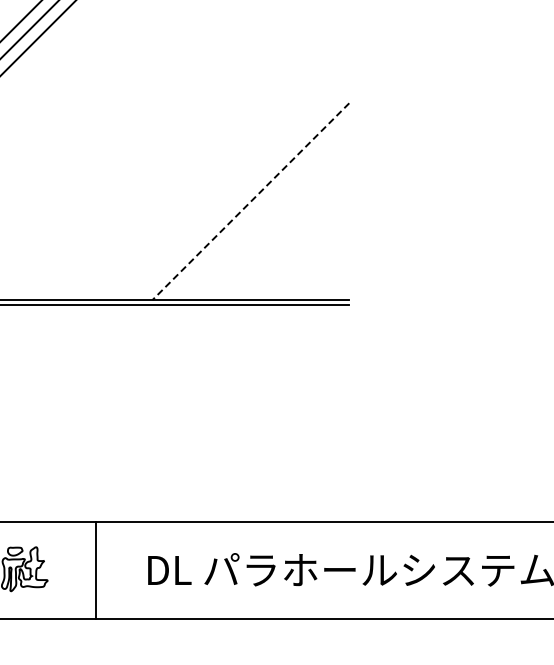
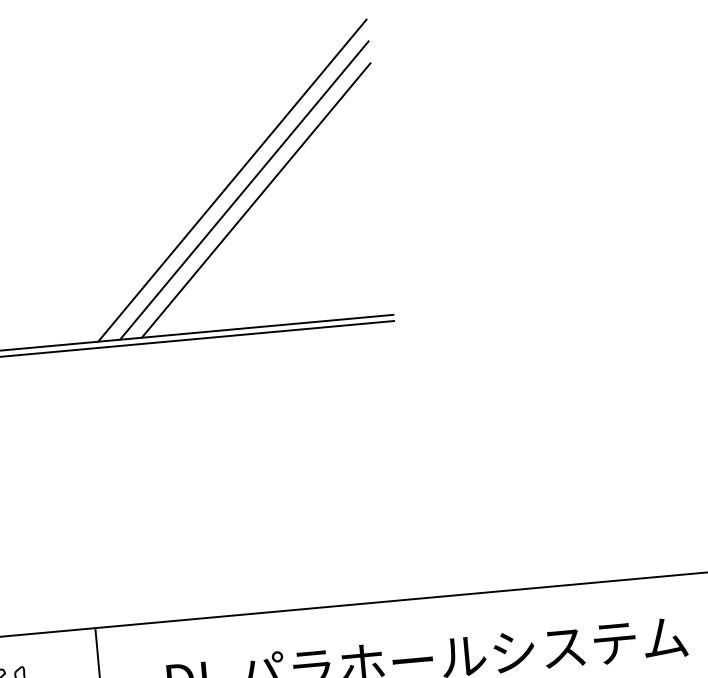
line: (233, 184) -> (231, 180), added
line: (242, 193) -> (244, 190), added
line: (250, 202) -> (255, 201), dashed -> solid

